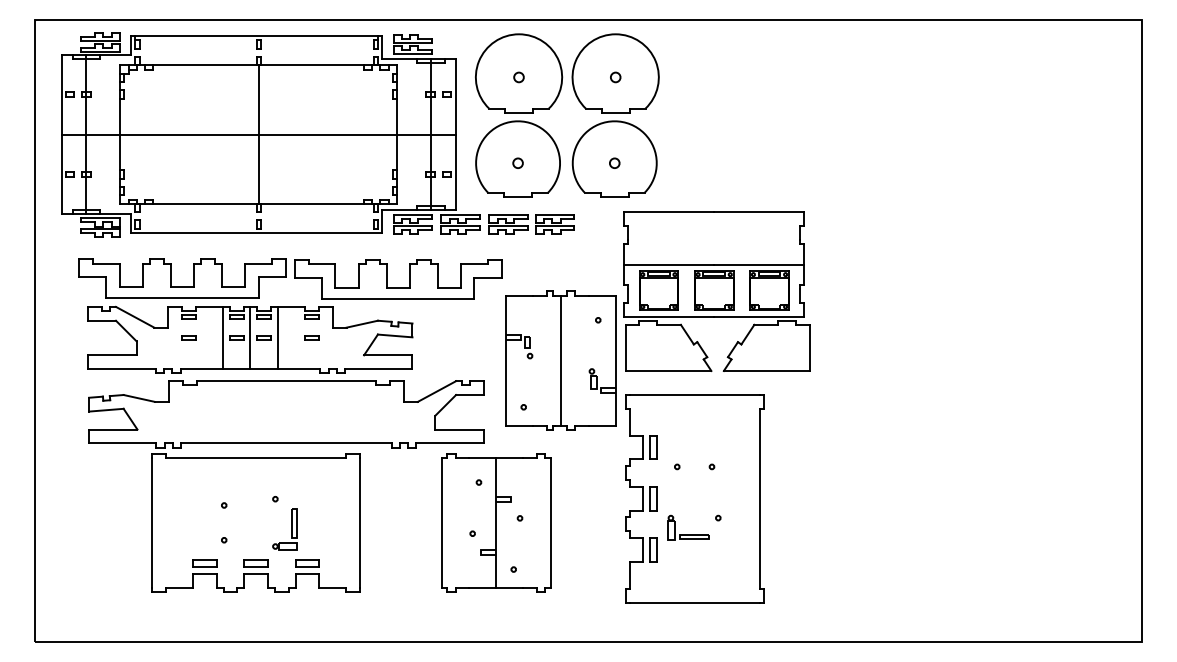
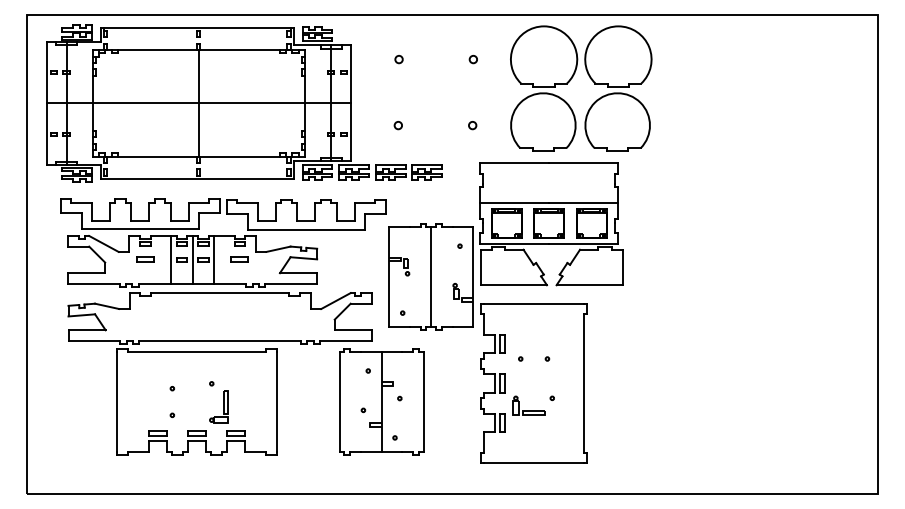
part: (579, 103) -> (590, 79), moved
part: (189, 337) -> (145, 259), size x1.6
part: (311, 337) -> (239, 259), size x1.6

